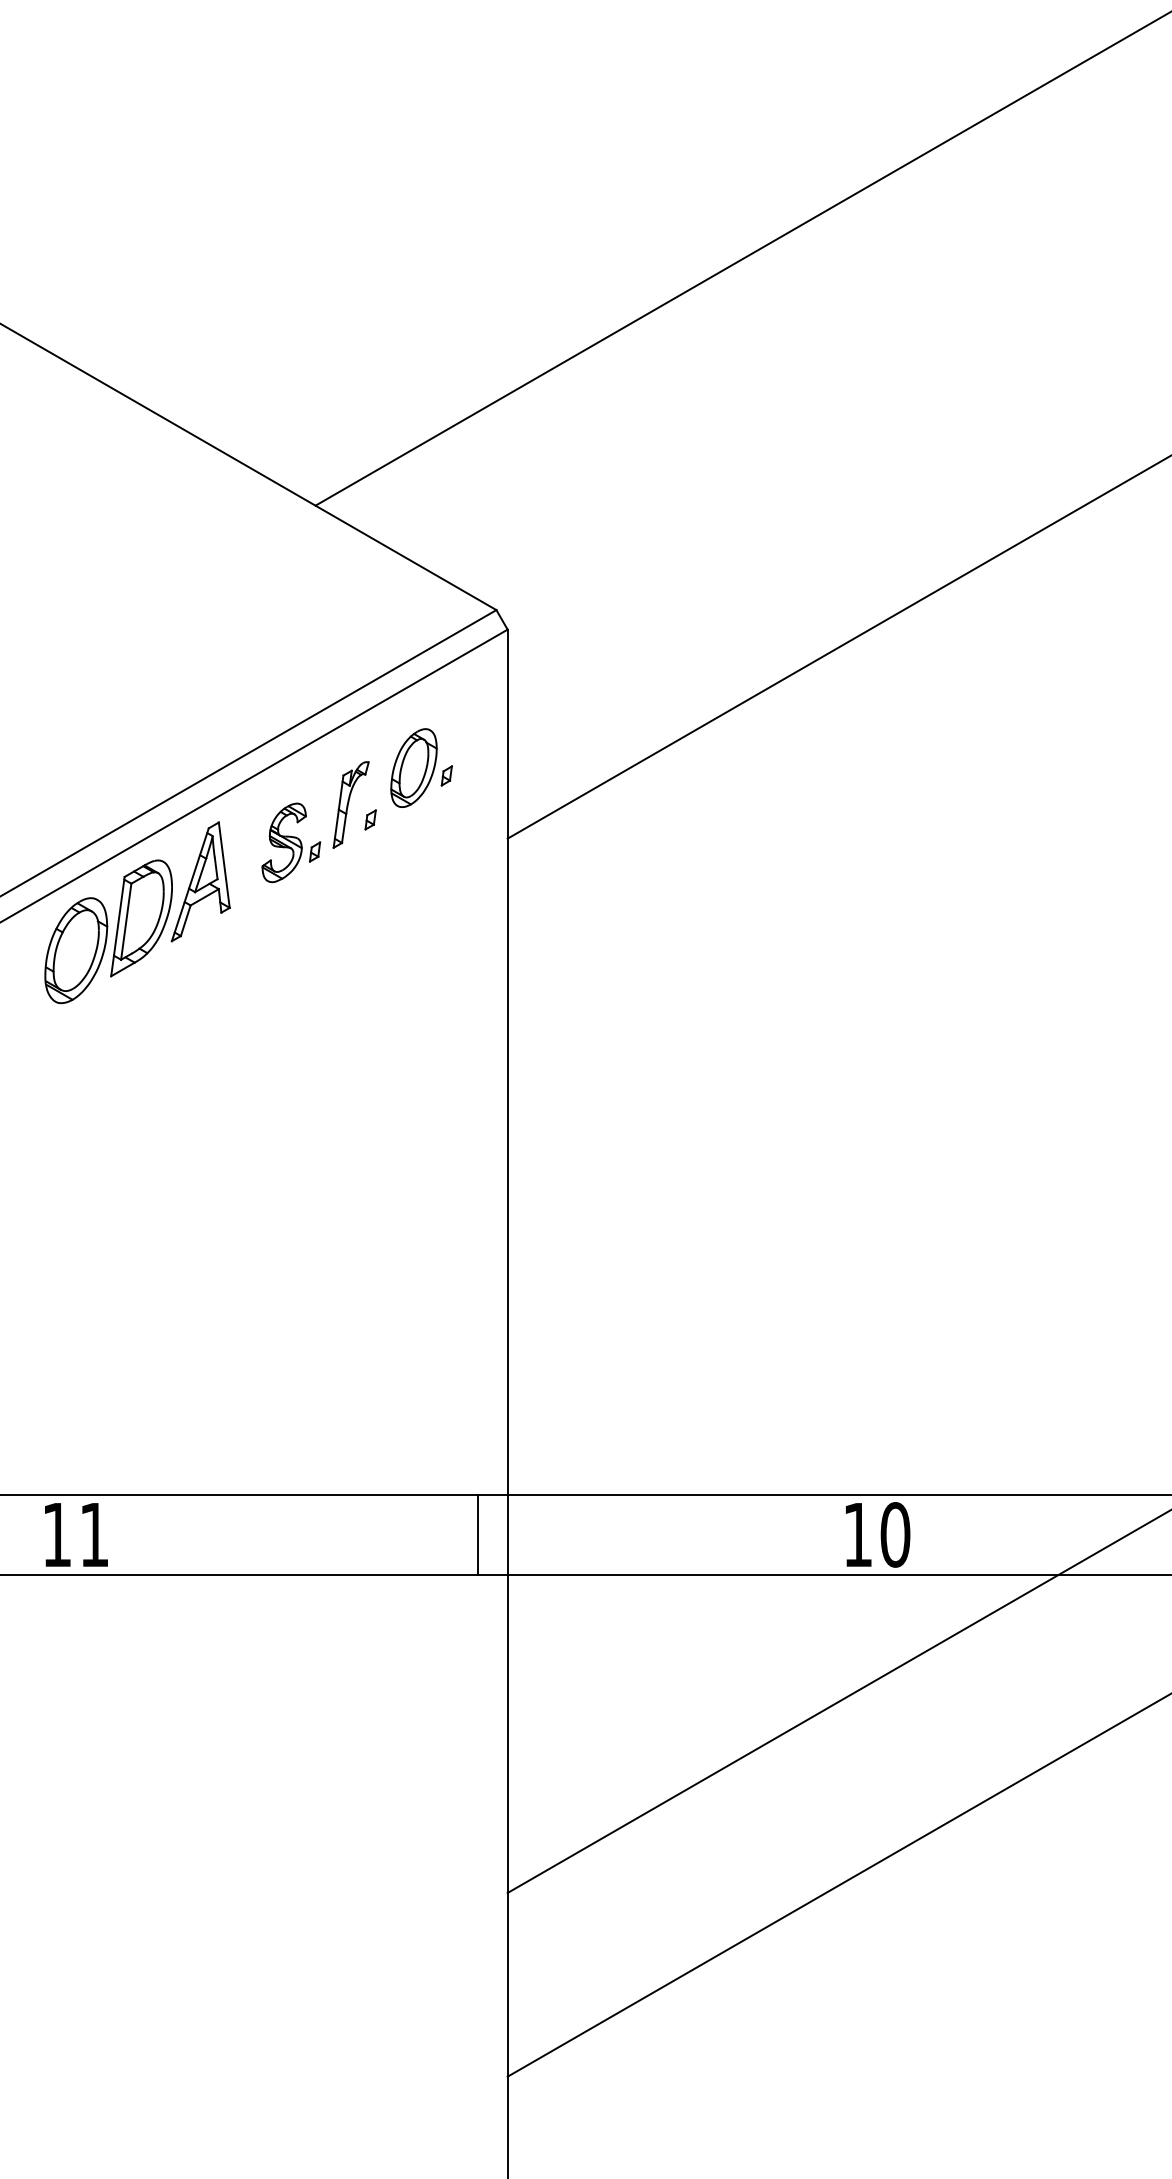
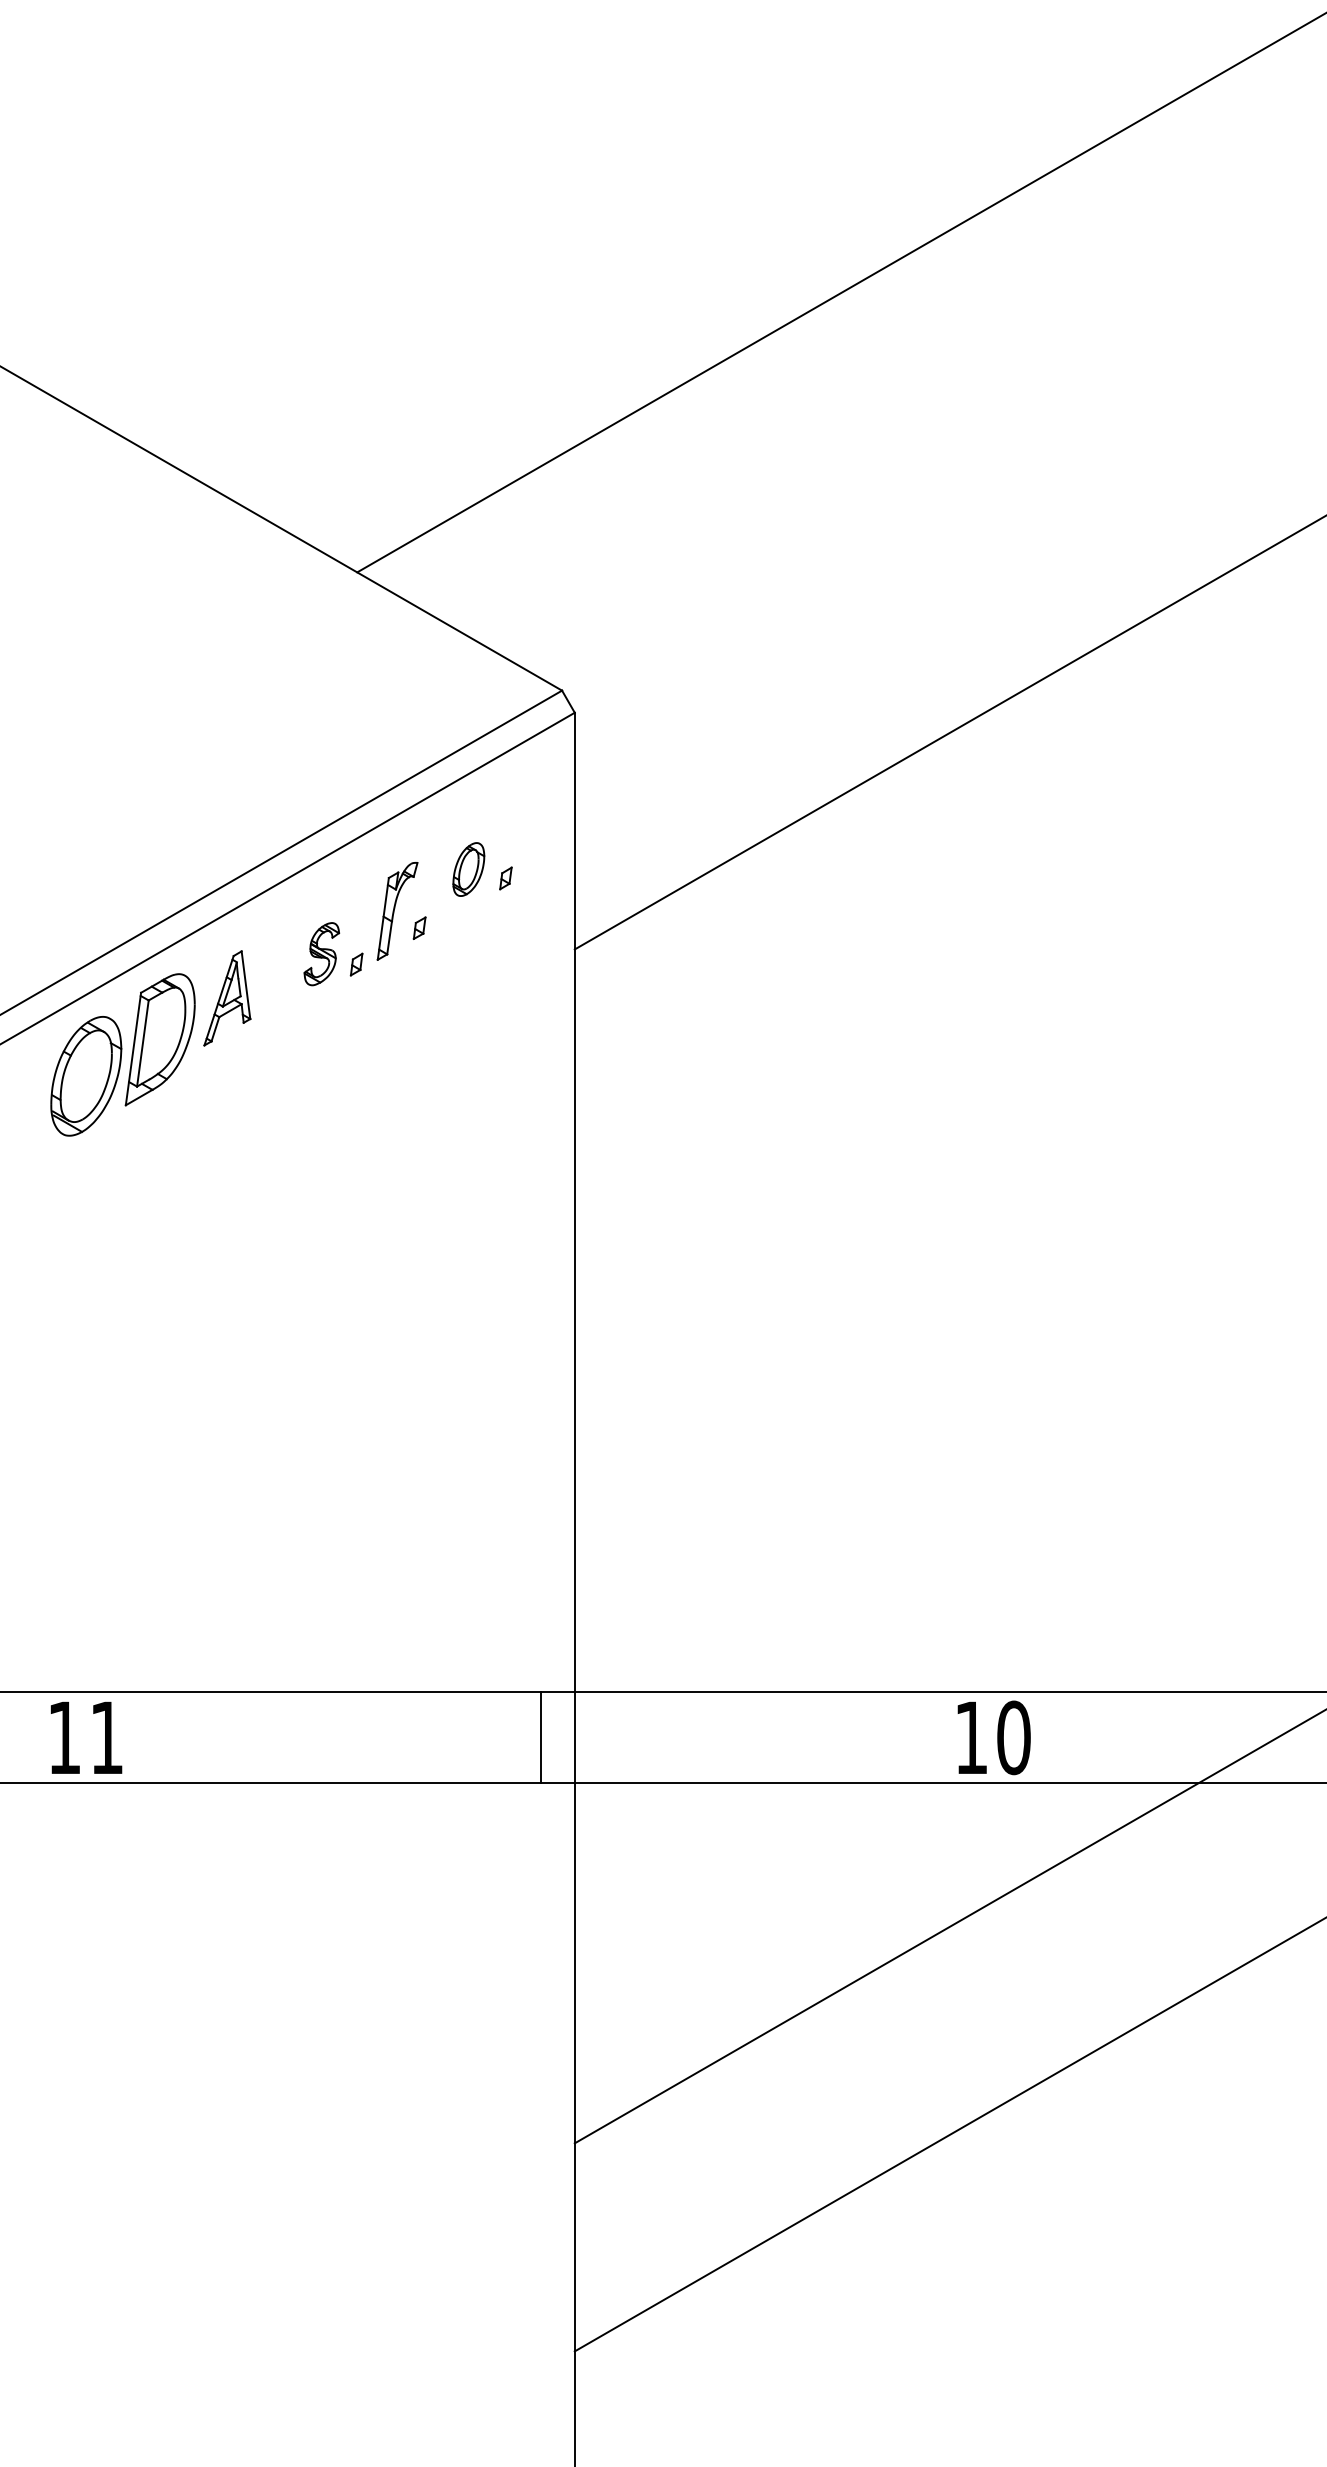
part: (413, 768) -> (468, 869), size x0.6
part: (283, 842) -> (321, 953), size x0.7
part: (200, 881) -> (227, 998), size x0.7

